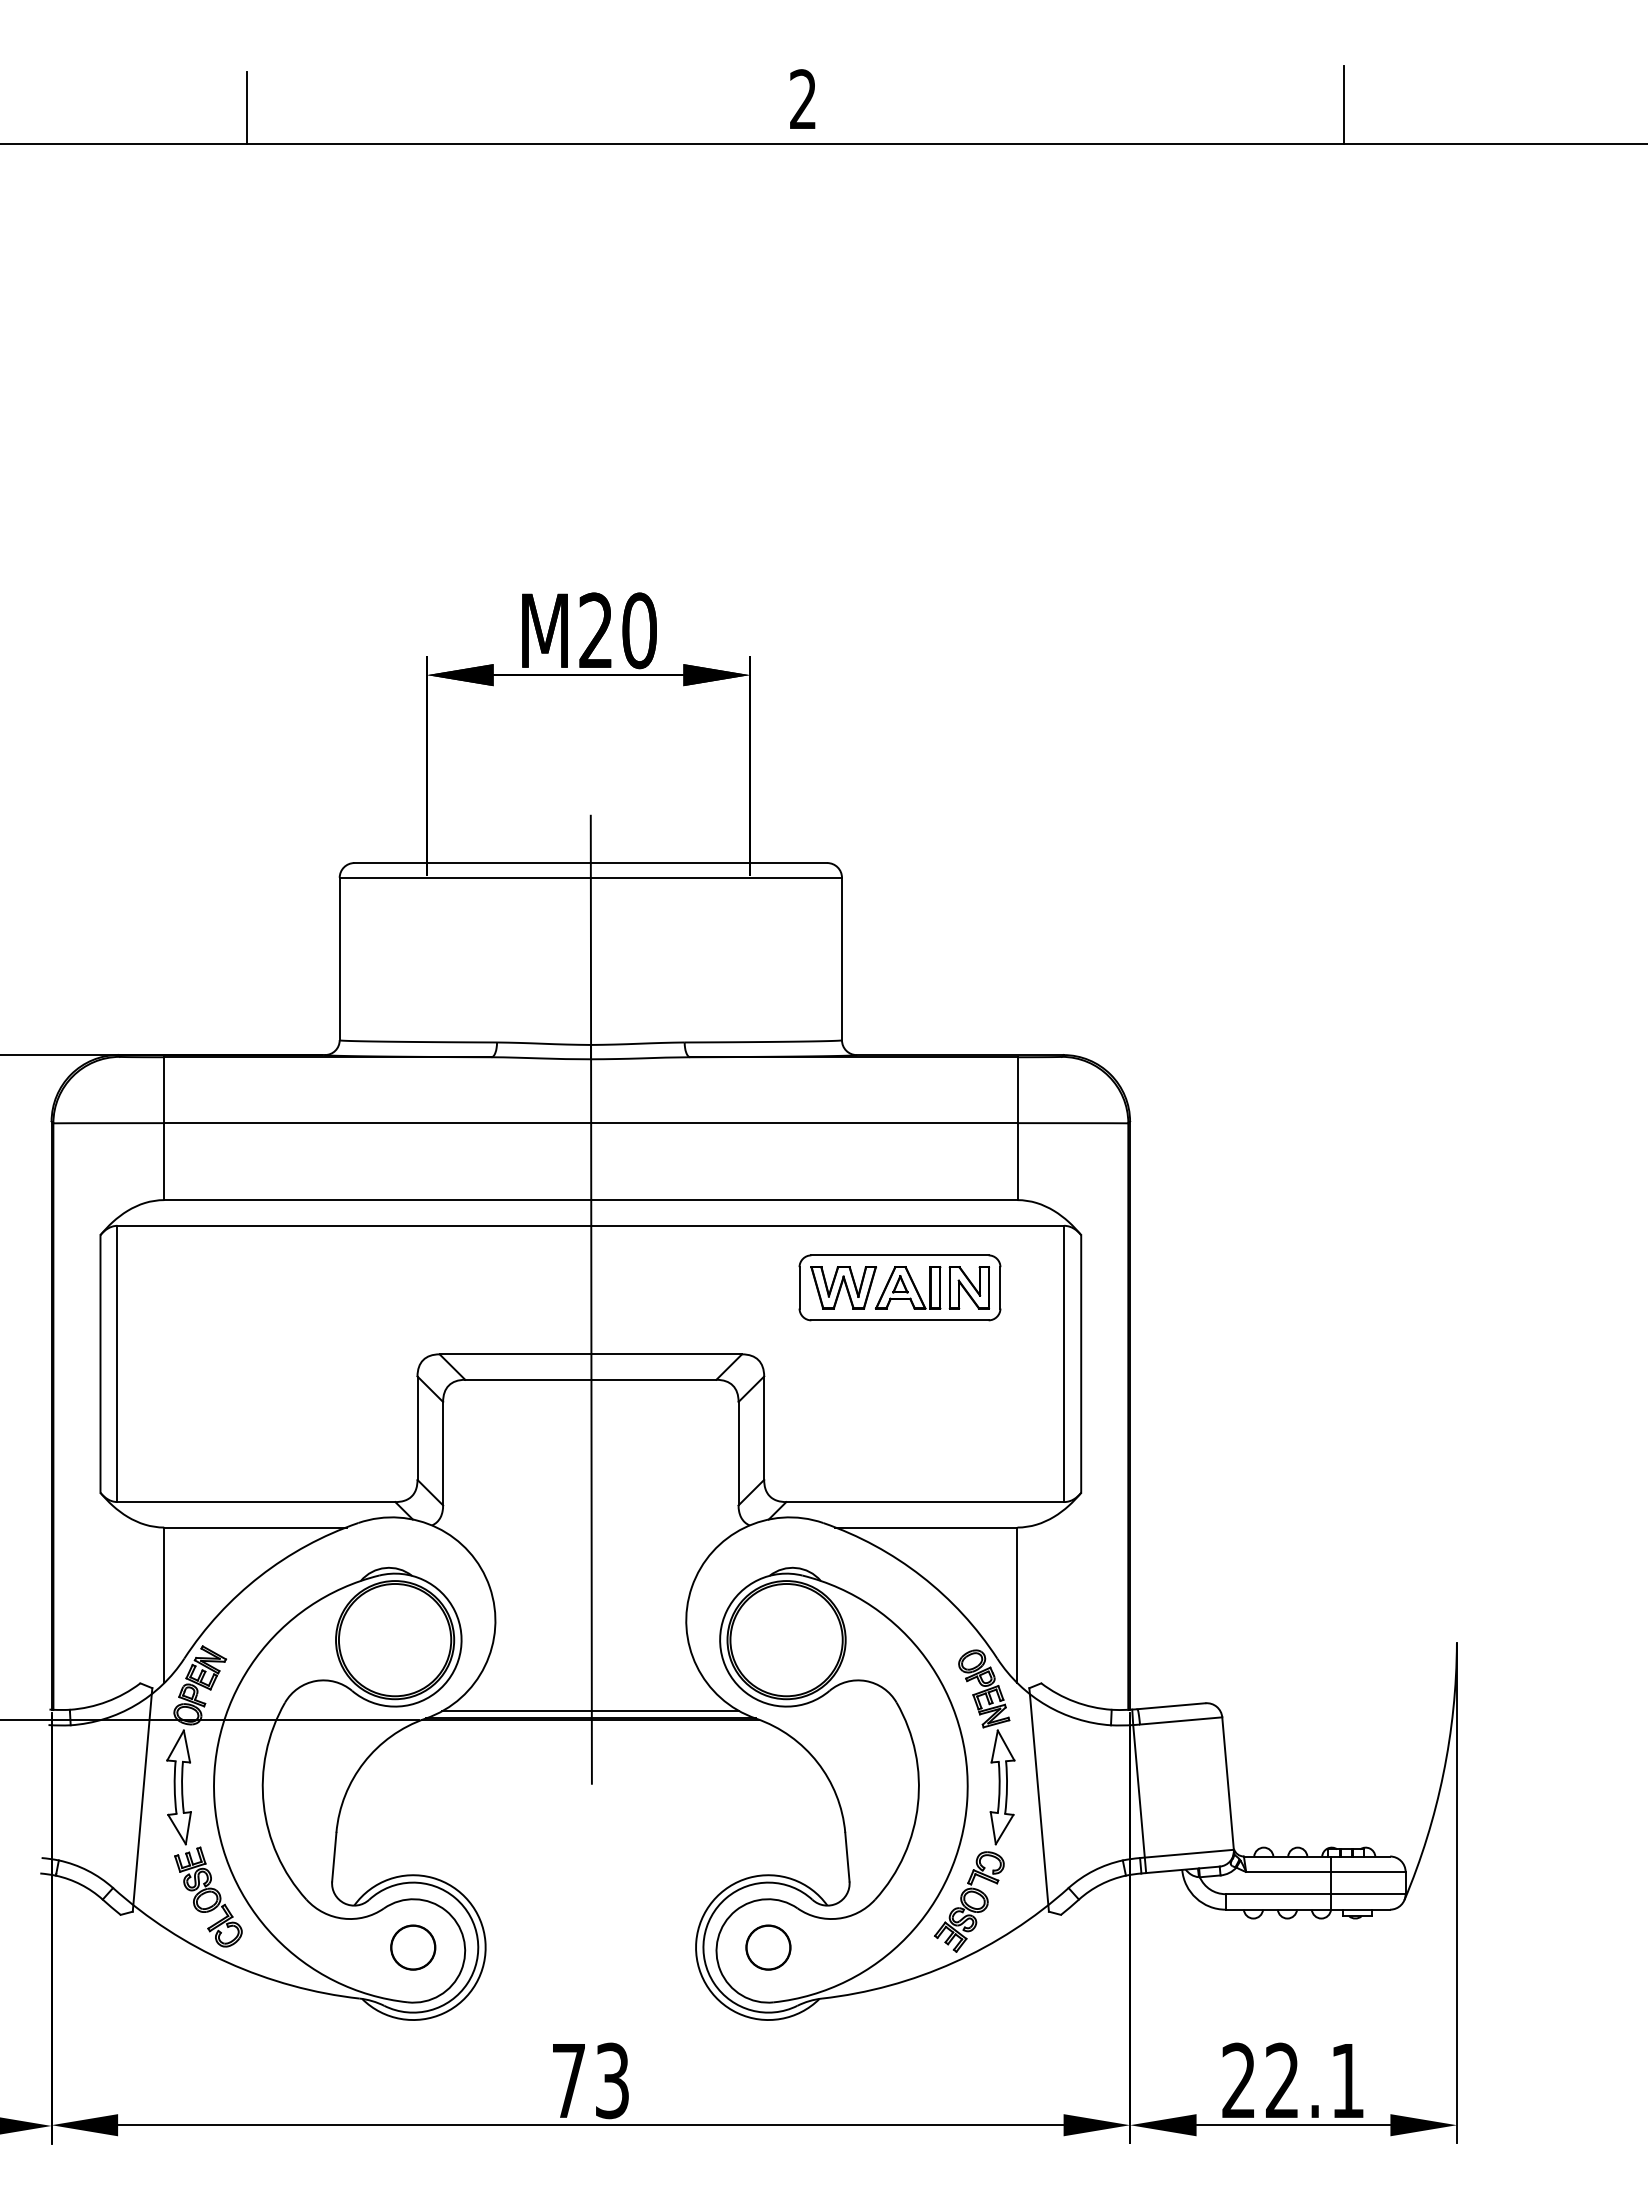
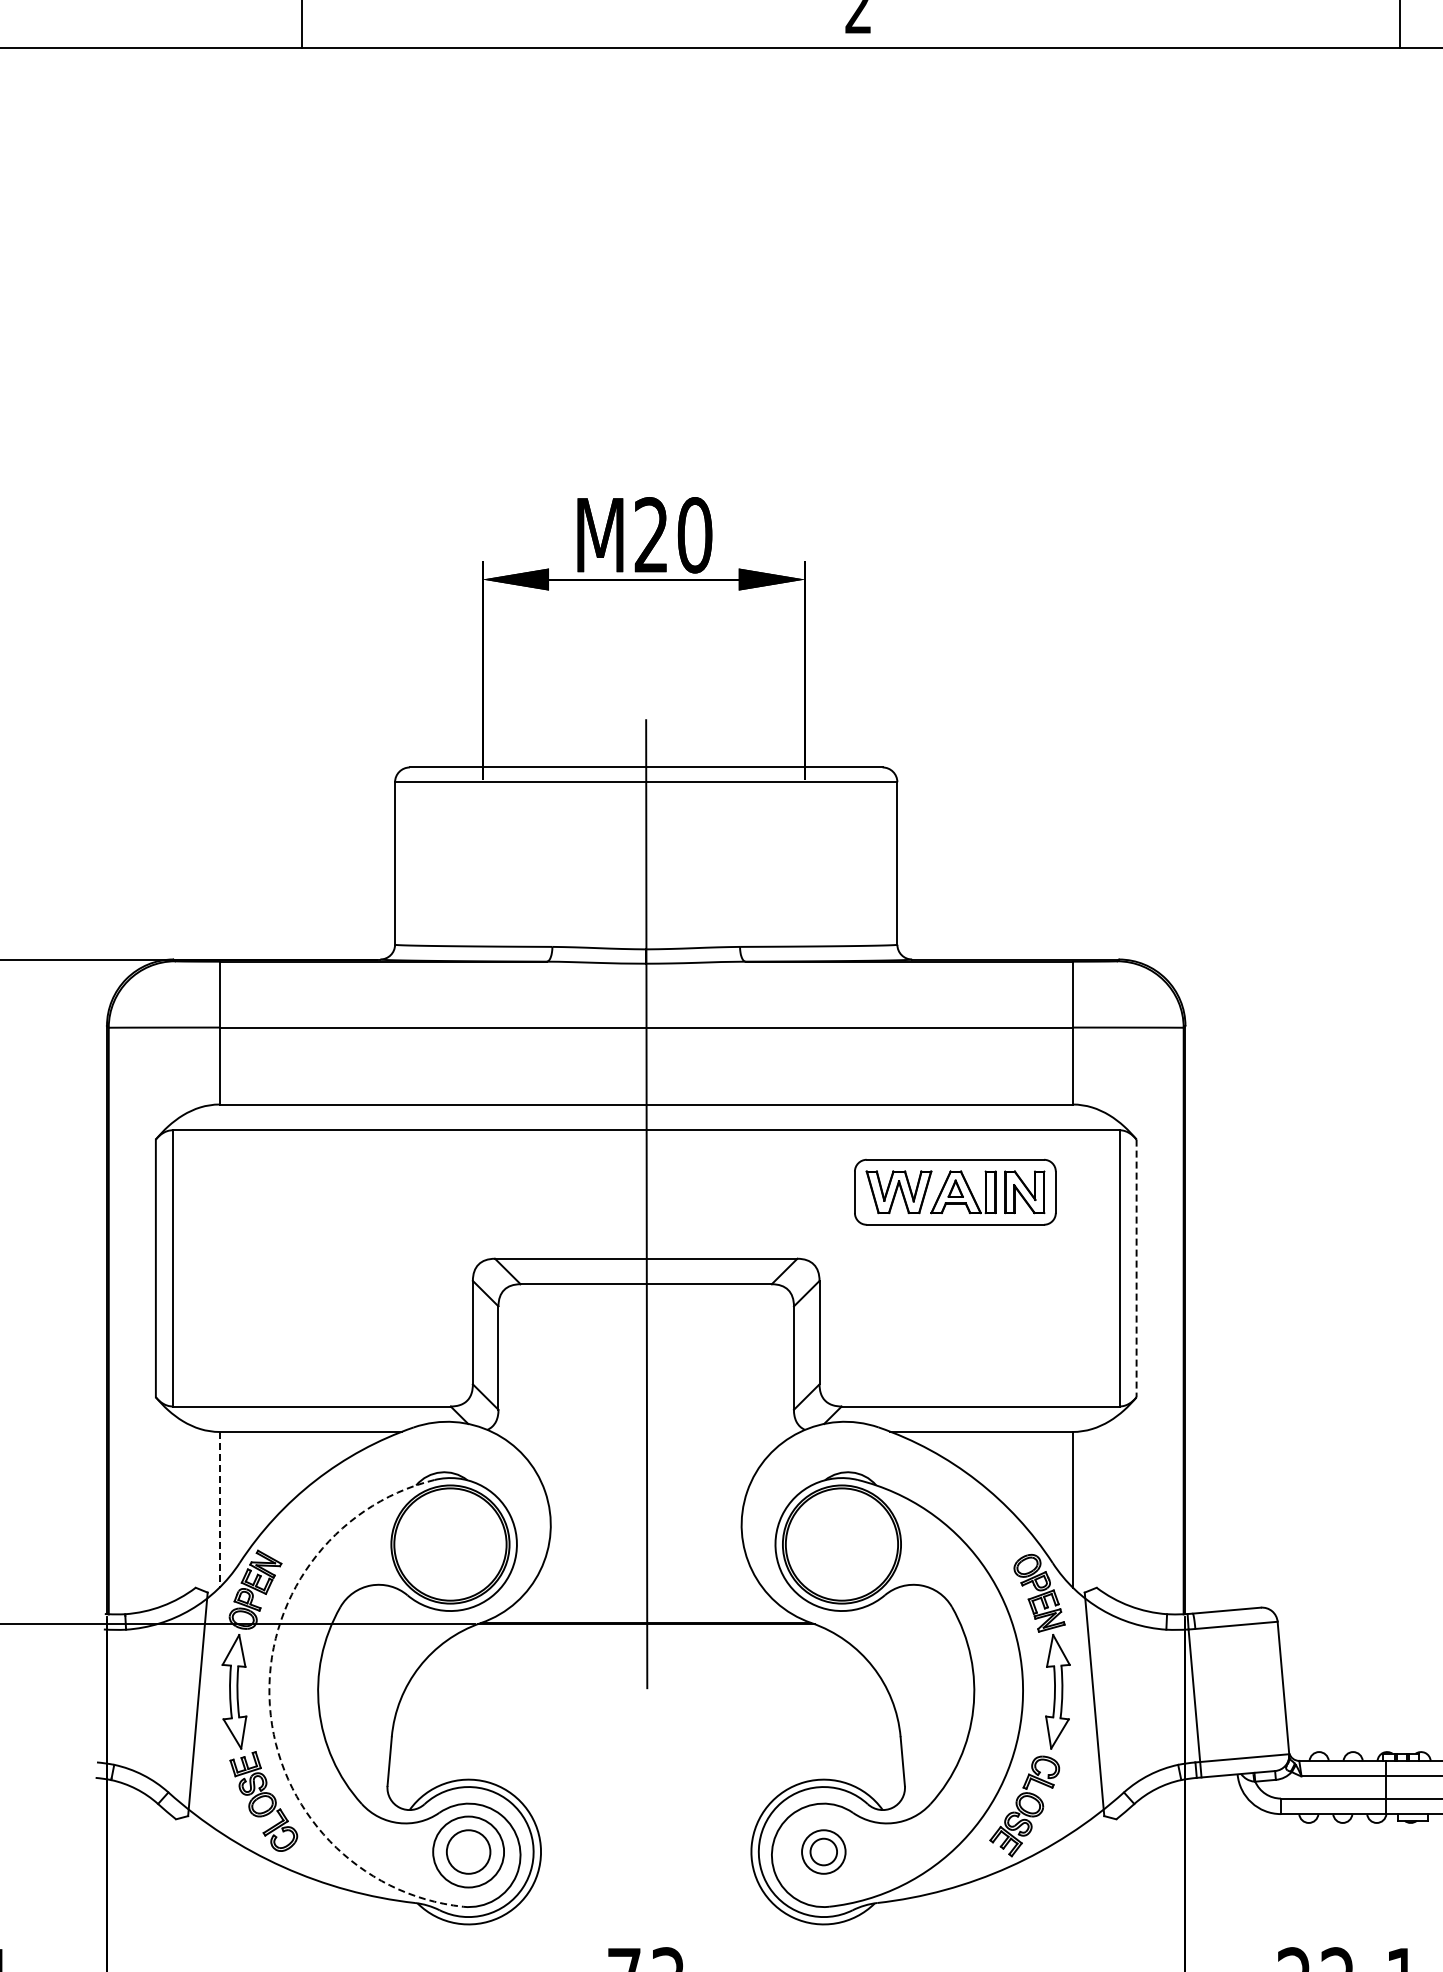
line: (1081, 1364) -> (1136, 1268), solid -> dashed
line: (164, 1605) -> (219, 1509), solid -> dashed
line: (590, 1710) -> (645, 1614), removed
arc: (214, 1801) -> (269, 1705), solid -> dashed
circle: (413, 1947) -> (468, 1851), size x1.6
circle: (768, 1947) -> (823, 1851), size x0.6

